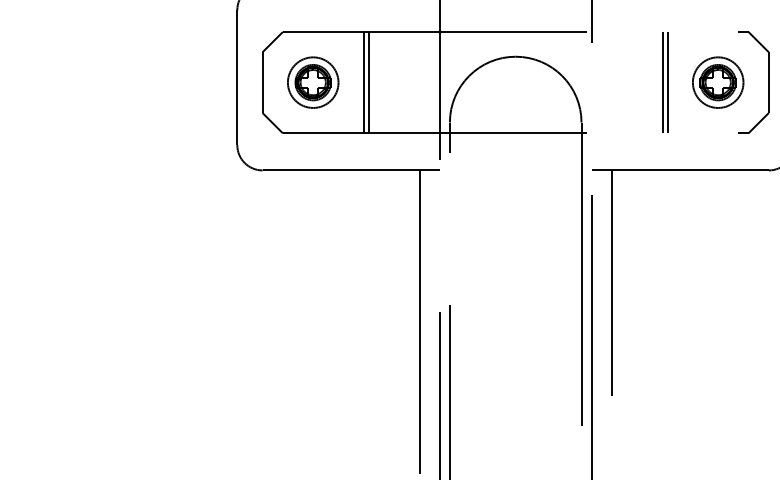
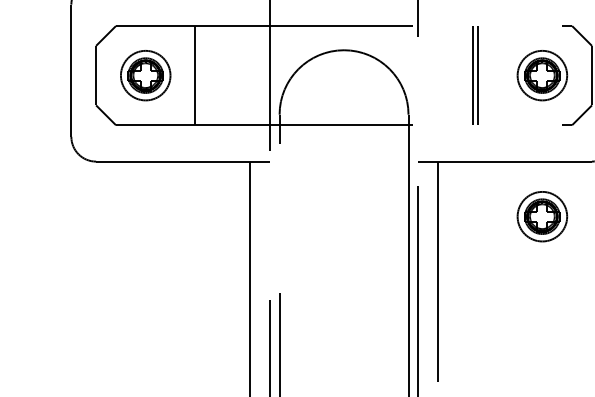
line: (368, 82) -> (199, 75), removed
part: (665, 82) -> (476, 75), moved
part: (718, 226) -> (542, 216), added

